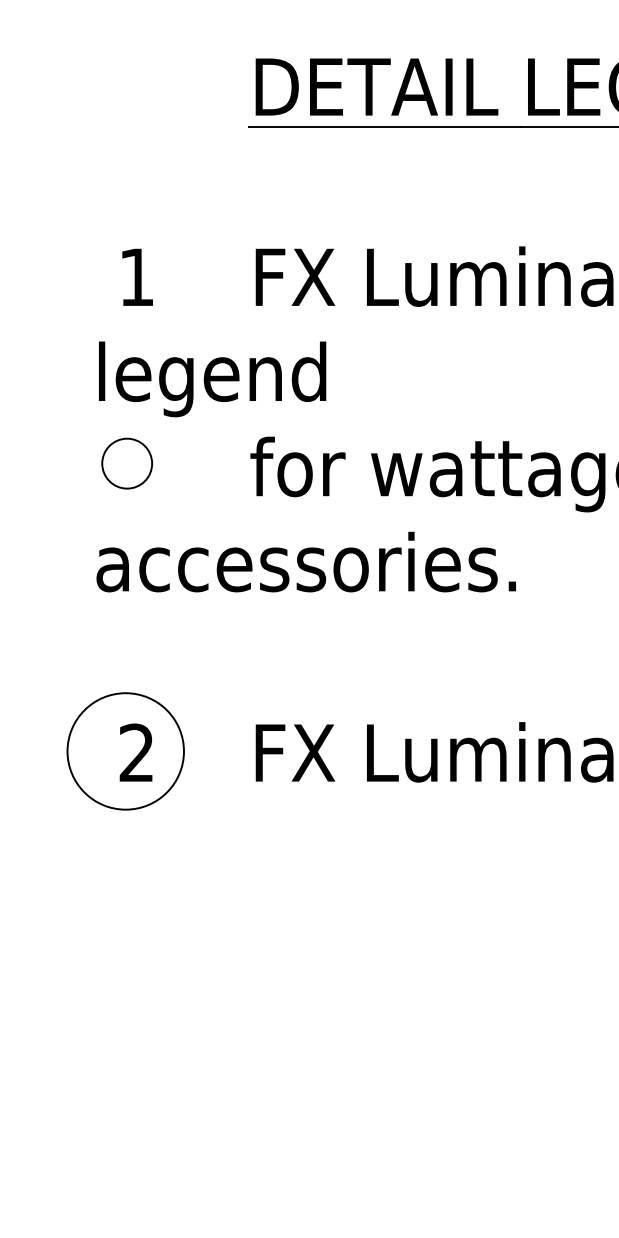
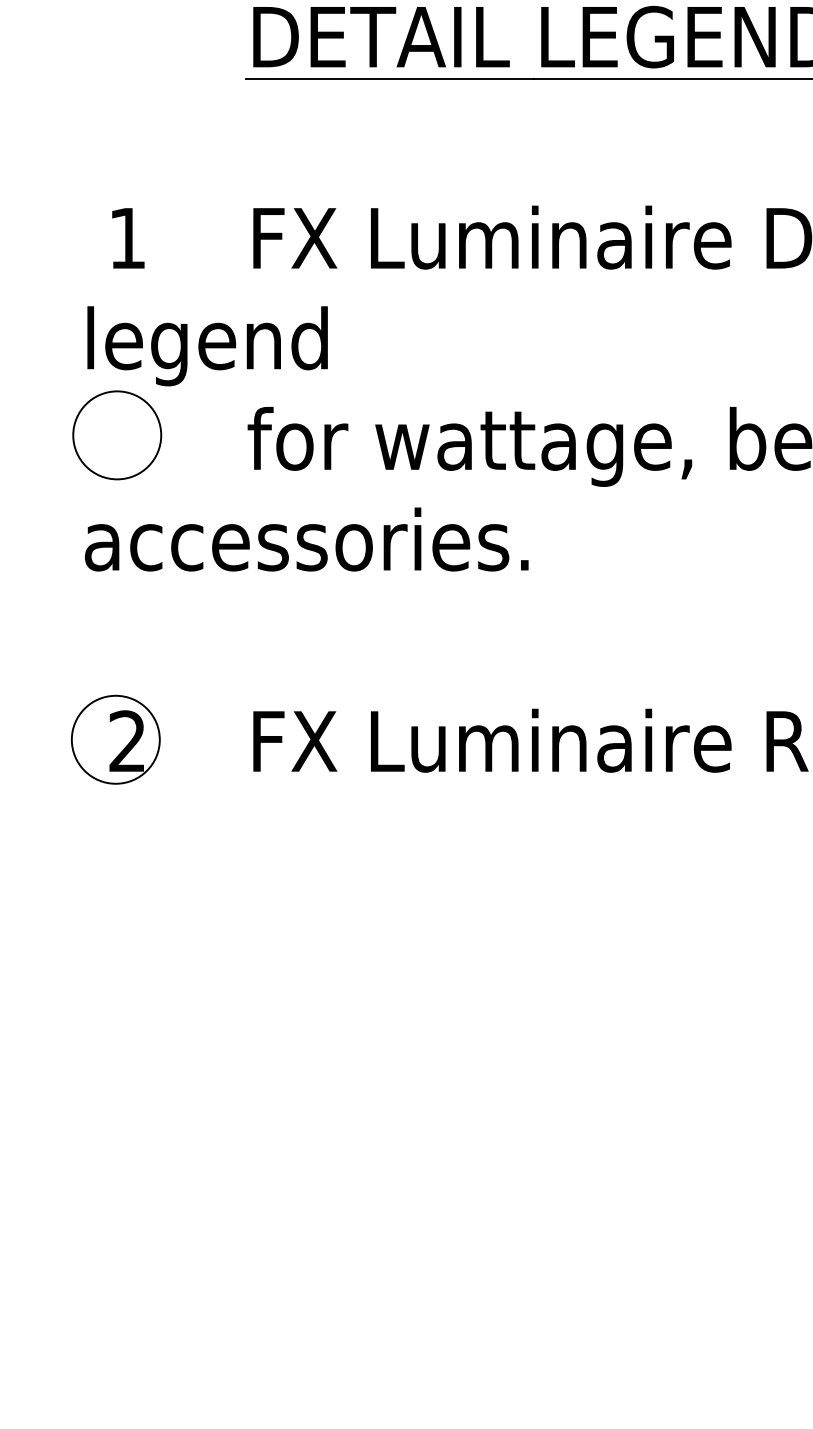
circle: (127, 463) -> (117, 435), size x1.67
circle: (125, 751) -> (115, 739), size x0.71

